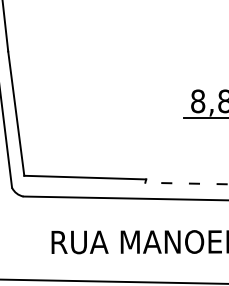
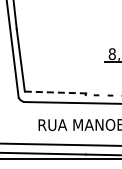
line: (85, 177) -> (55, 92), solid -> dashed

